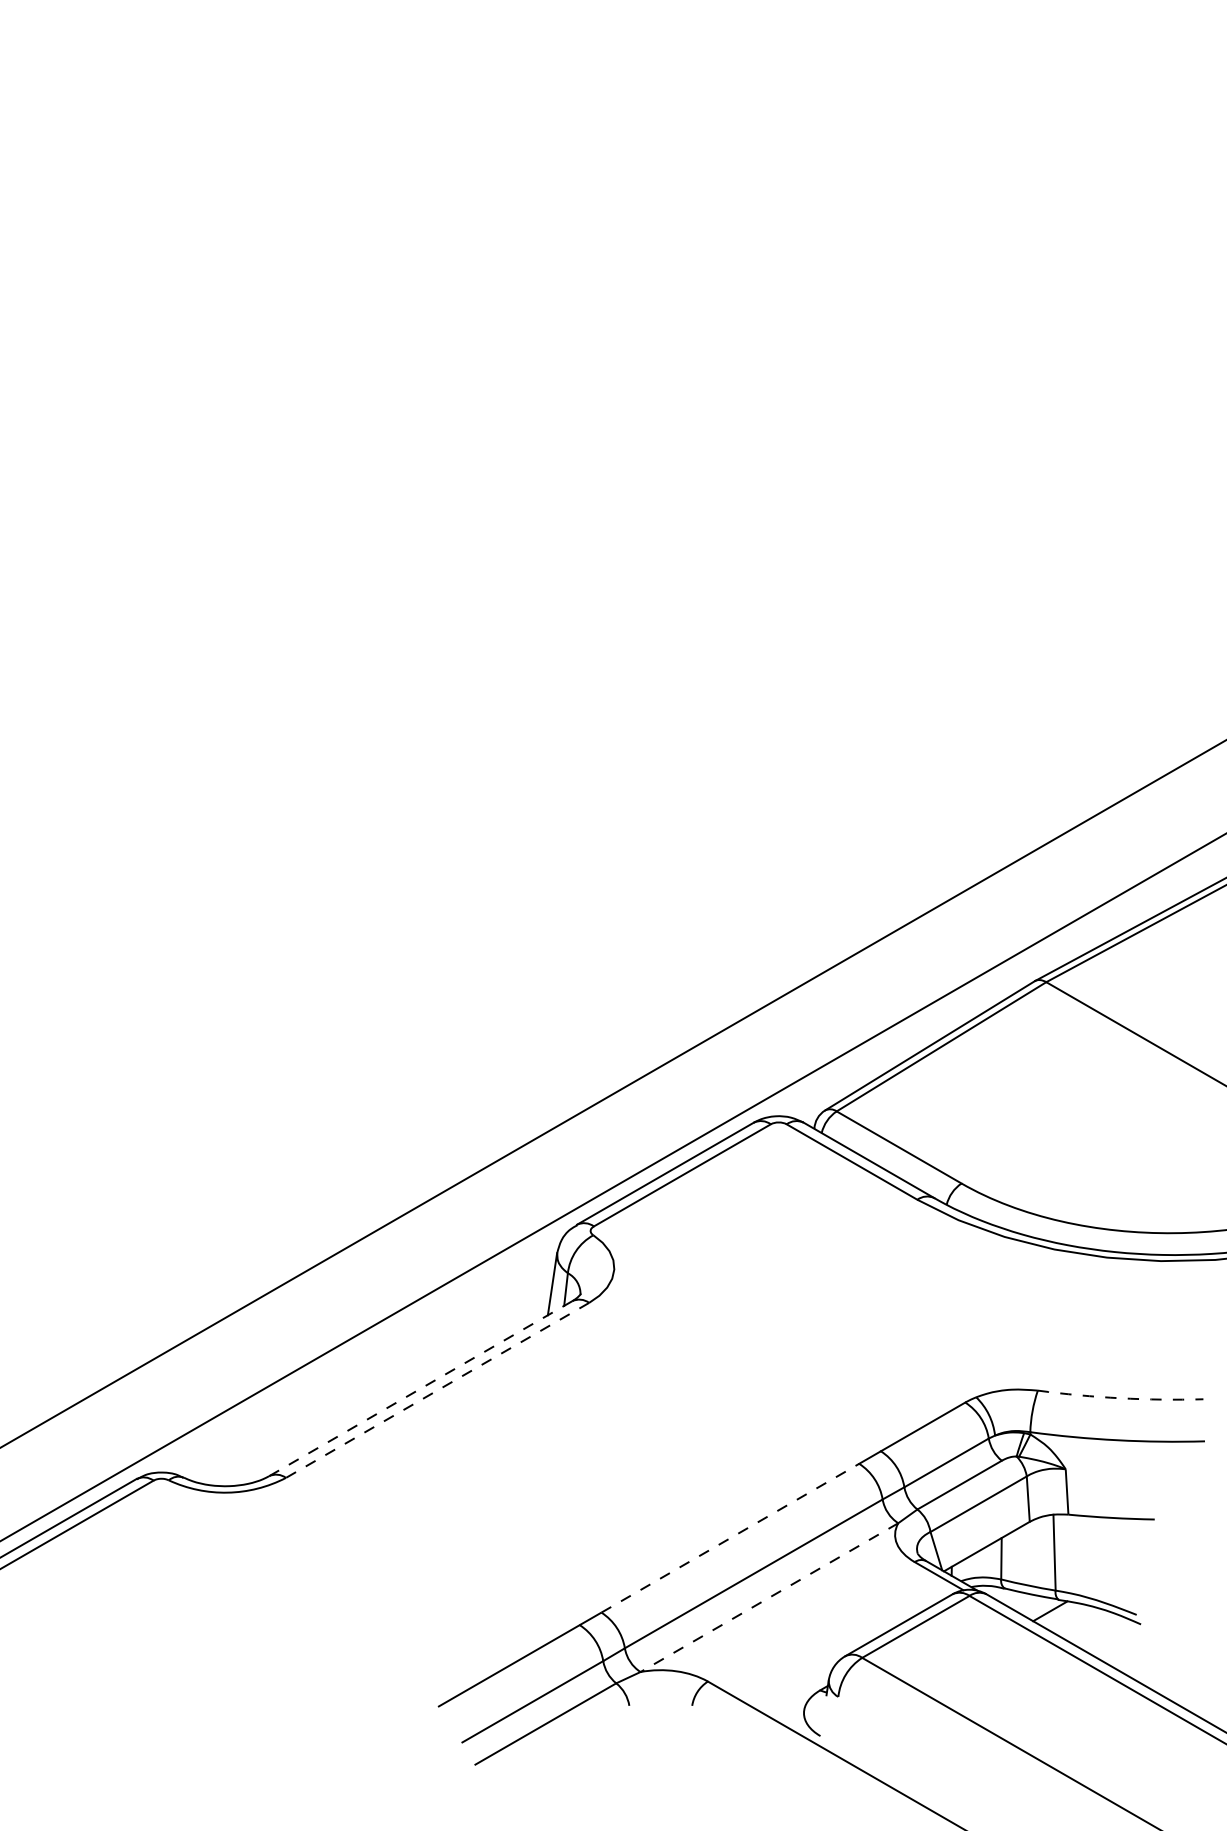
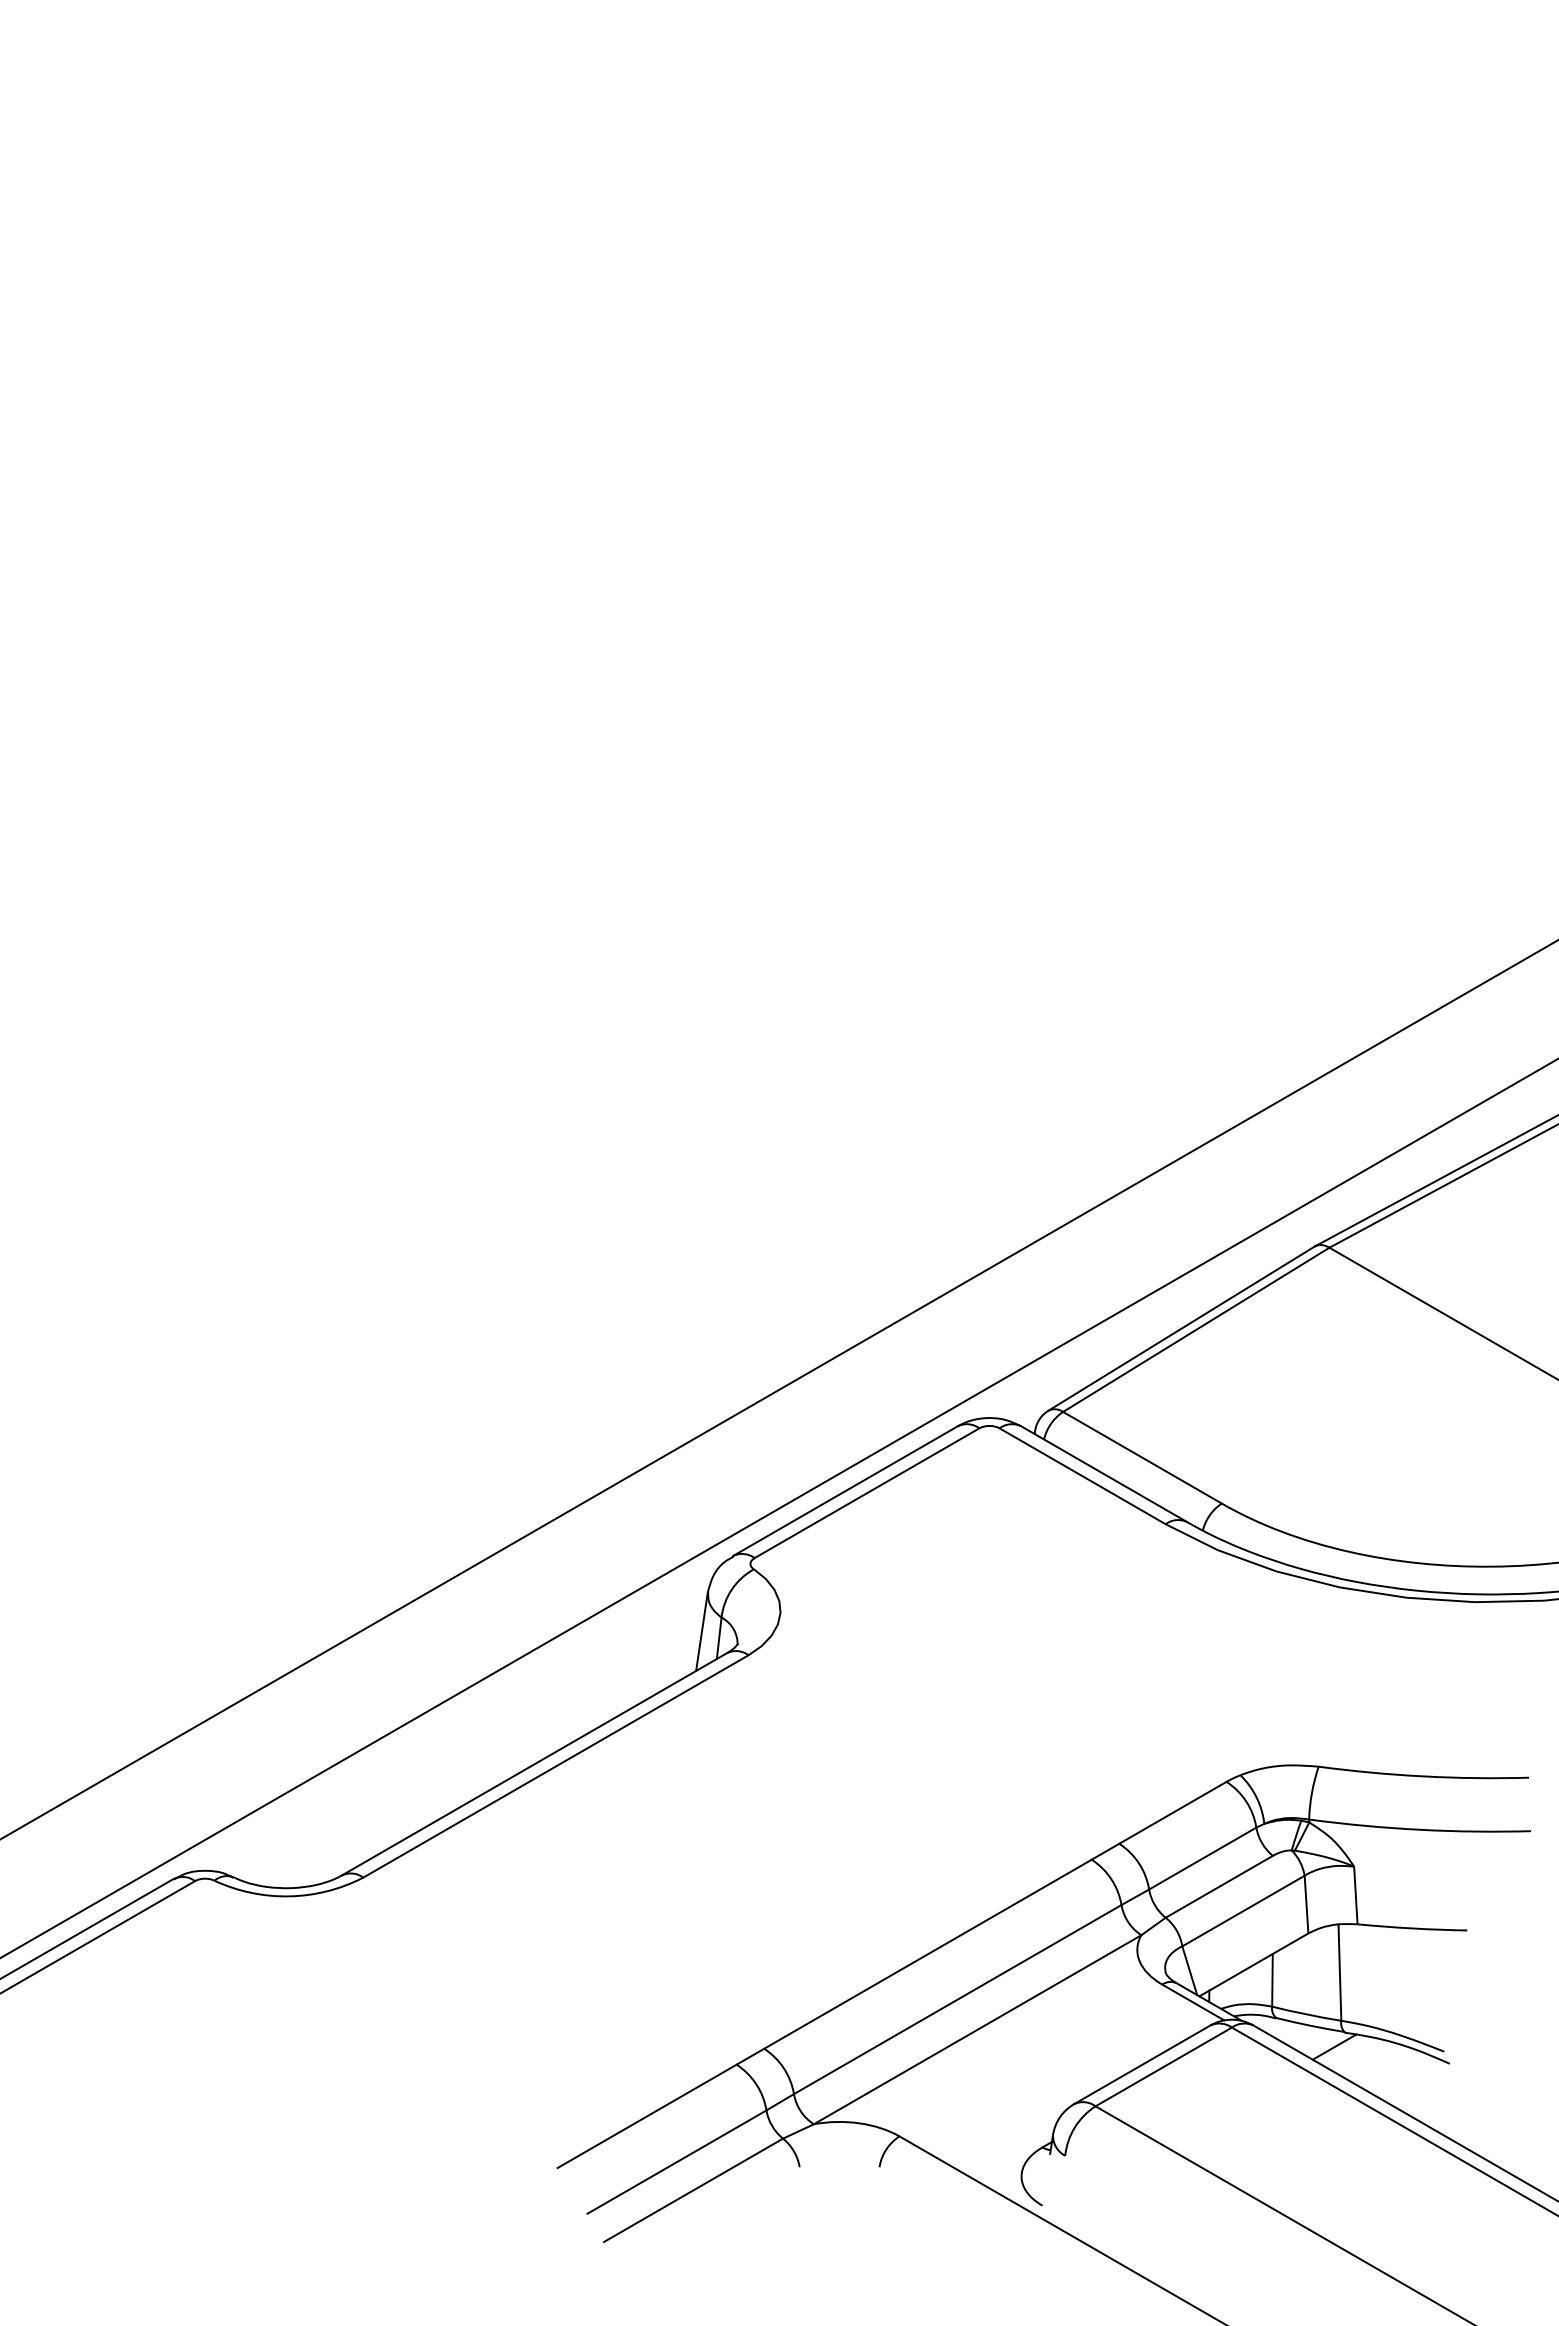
line: (420, 1388) -> (534, 1764), dashed -> solid
line: (437, 1390) -> (555, 1766), dashed -> solid
arc: (1120, 1398) -> (1423, 1776), dashed -> solid
line: (730, 1538) -> (928, 1954), dashed -> solid
line: (769, 1598) -> (977, 2030), dashed -> solid

